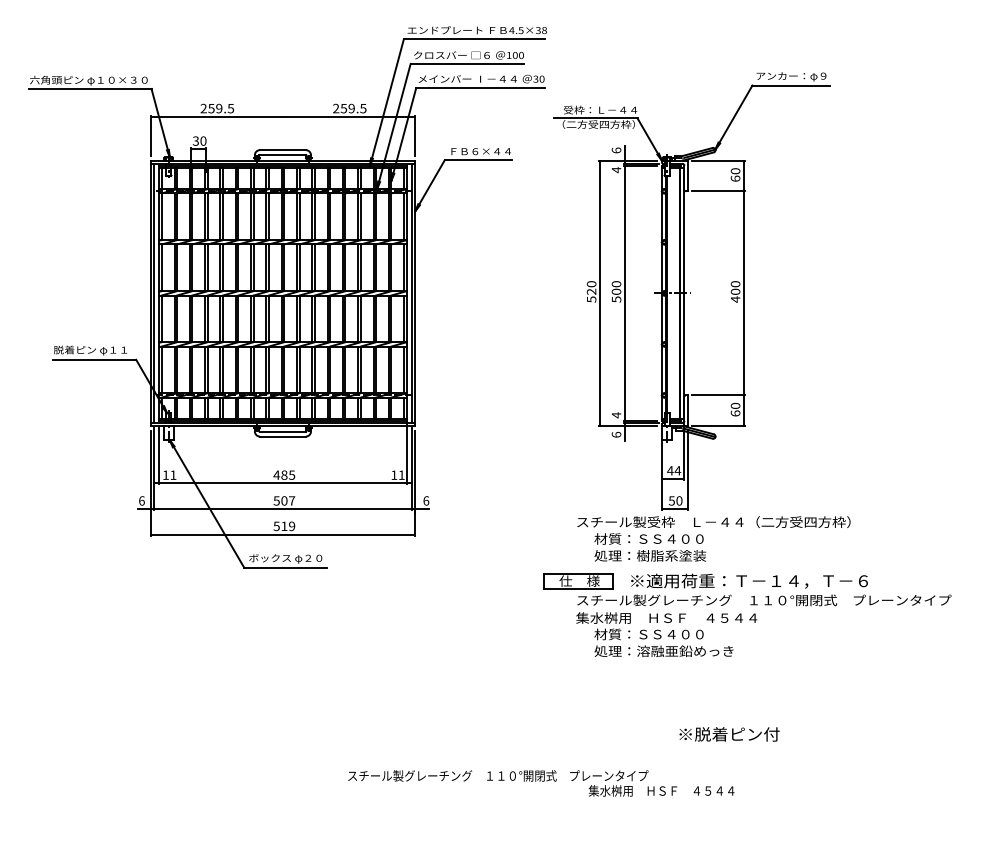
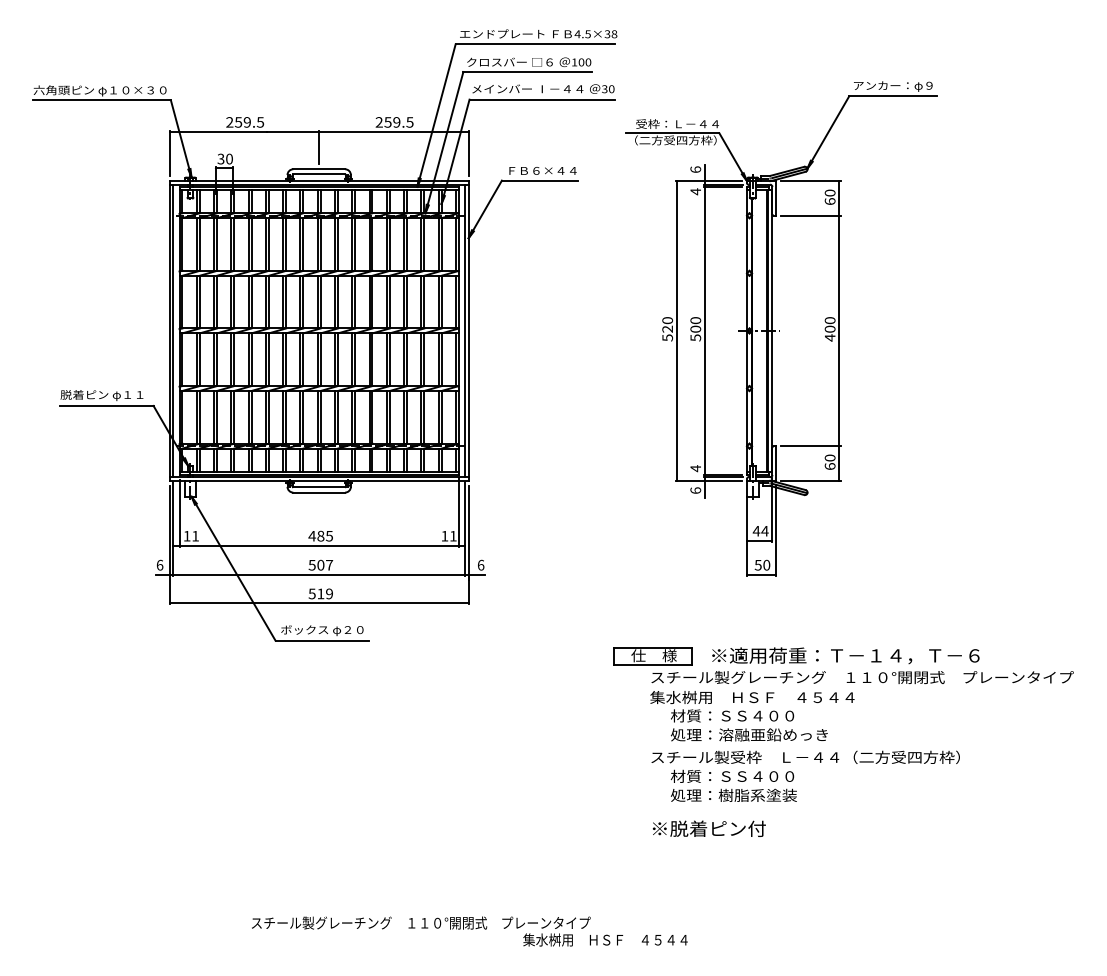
line: (282, 130) -> (318, 147), added
text: (713, 538) -> (805, 775), moved
text: (729, 734) -> (709, 828), moved
text: (541, 783) -> (469, 931), moved

